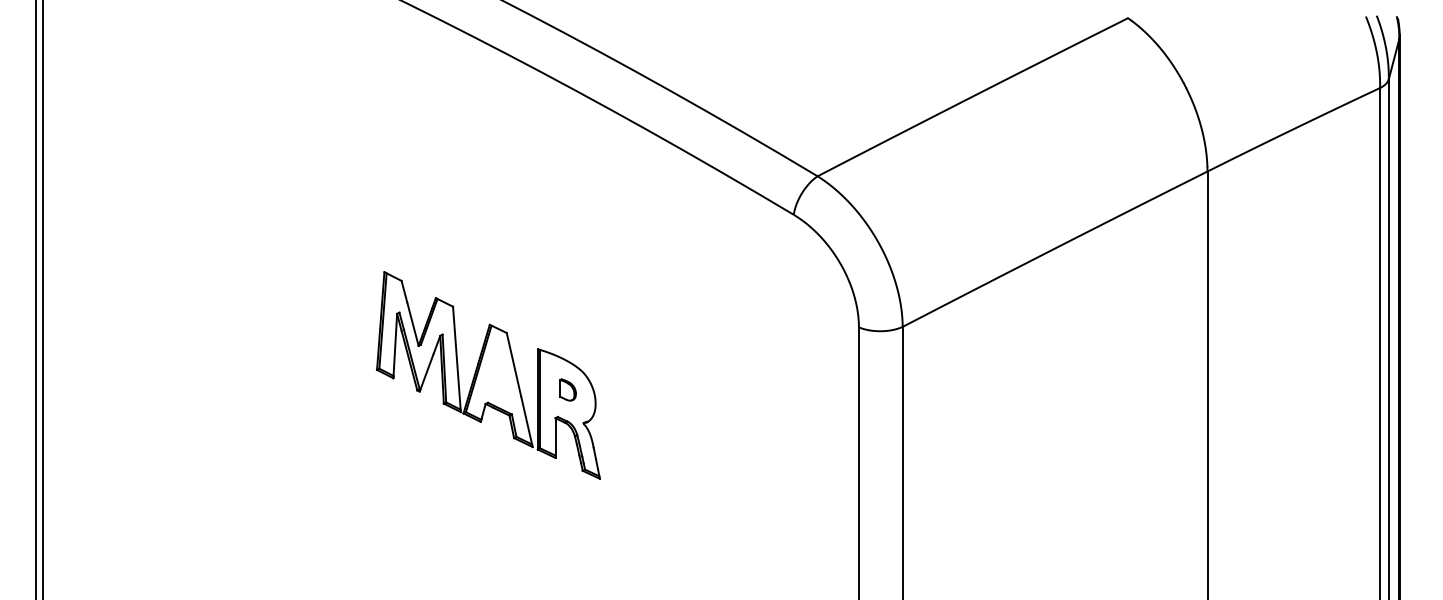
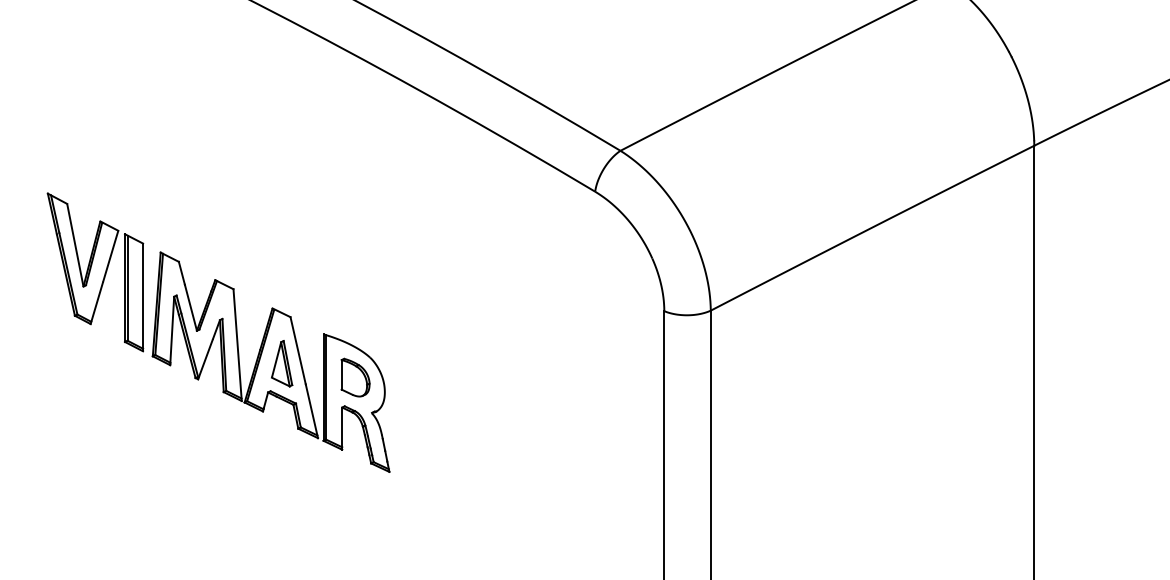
part: (322, 290) -> (94, 272), added
part: (498, 376) -> (281, 363), added
part: (567, 389) -> (354, 377), size x1.67

